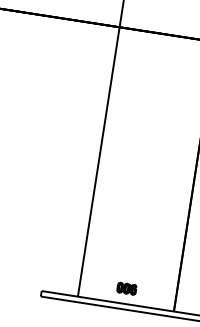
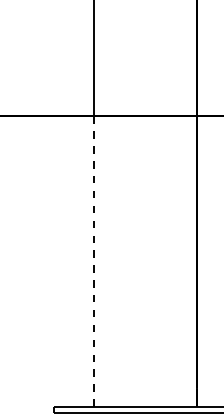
line: (98, 162) -> (93, 262), solid -> dashed
part: (126, 288) -> (143, 390), removed

